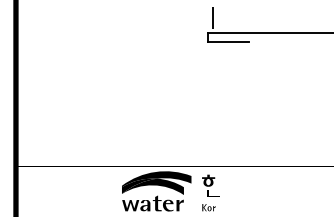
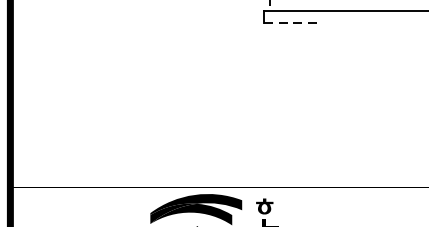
line: (228, 41) -> (291, 22), solid -> dashed

